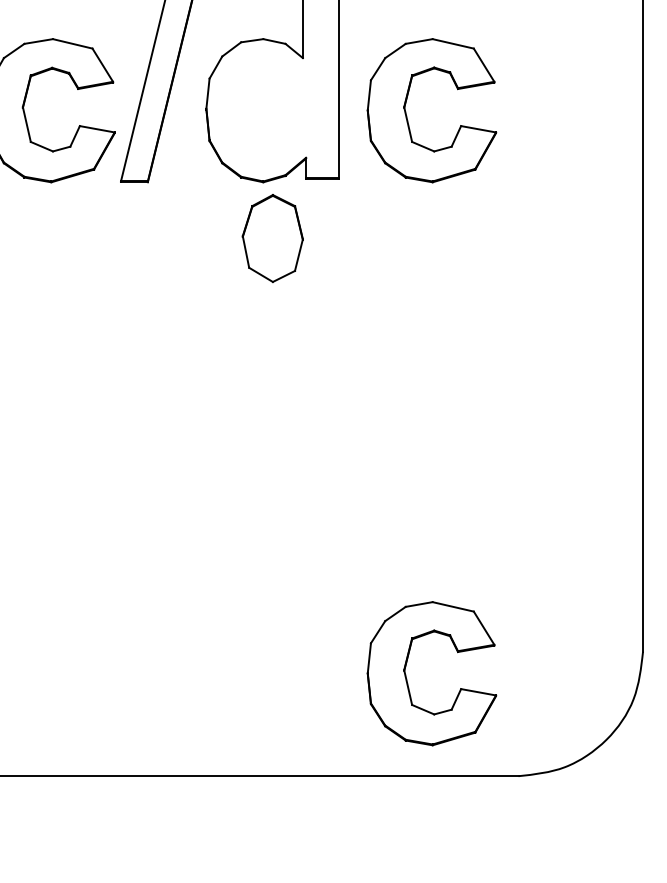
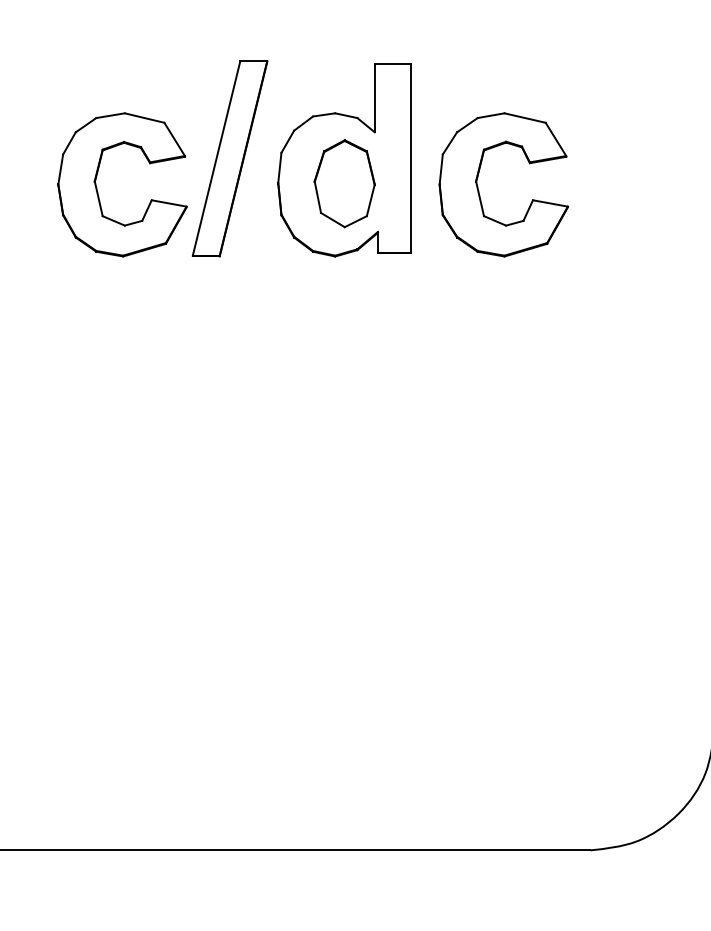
part: (272, 238) -> (344, 183), moved
part: (407, 679) -> (479, 753), removed

